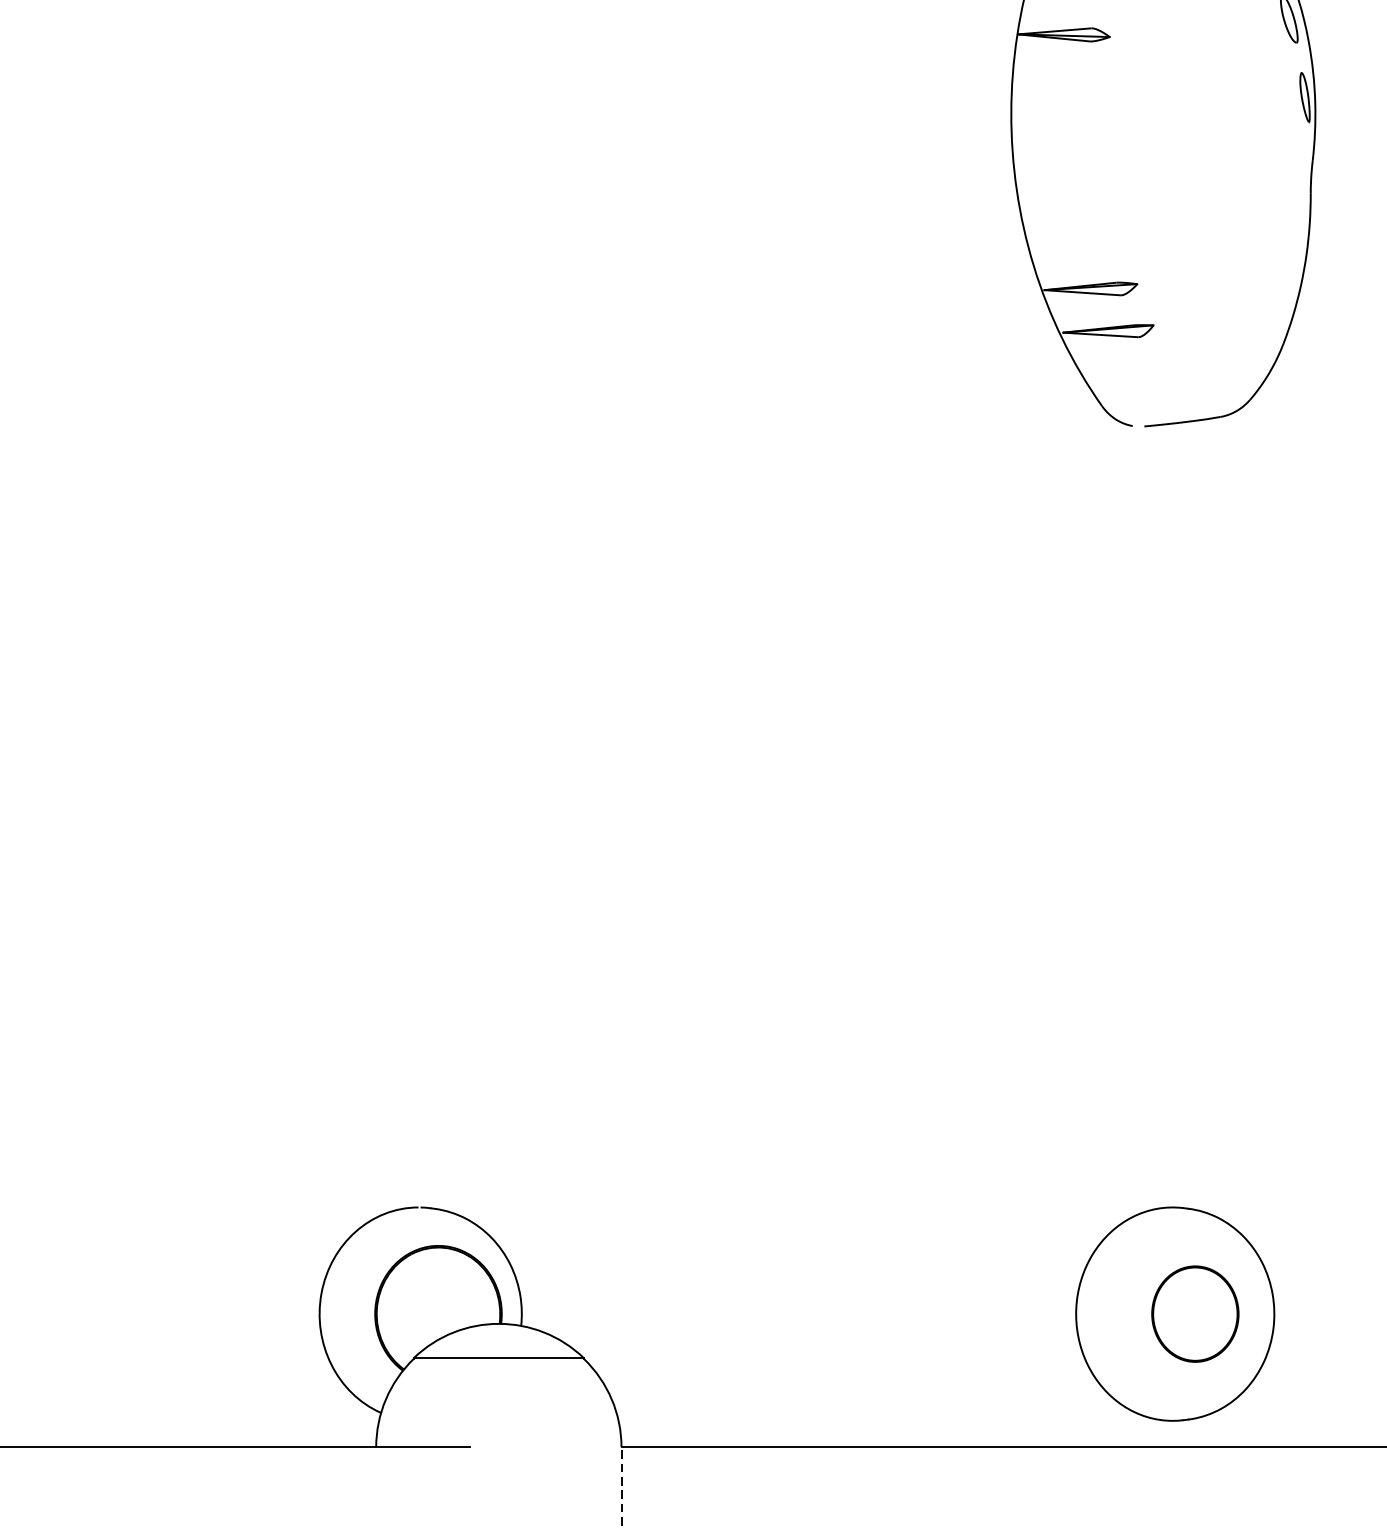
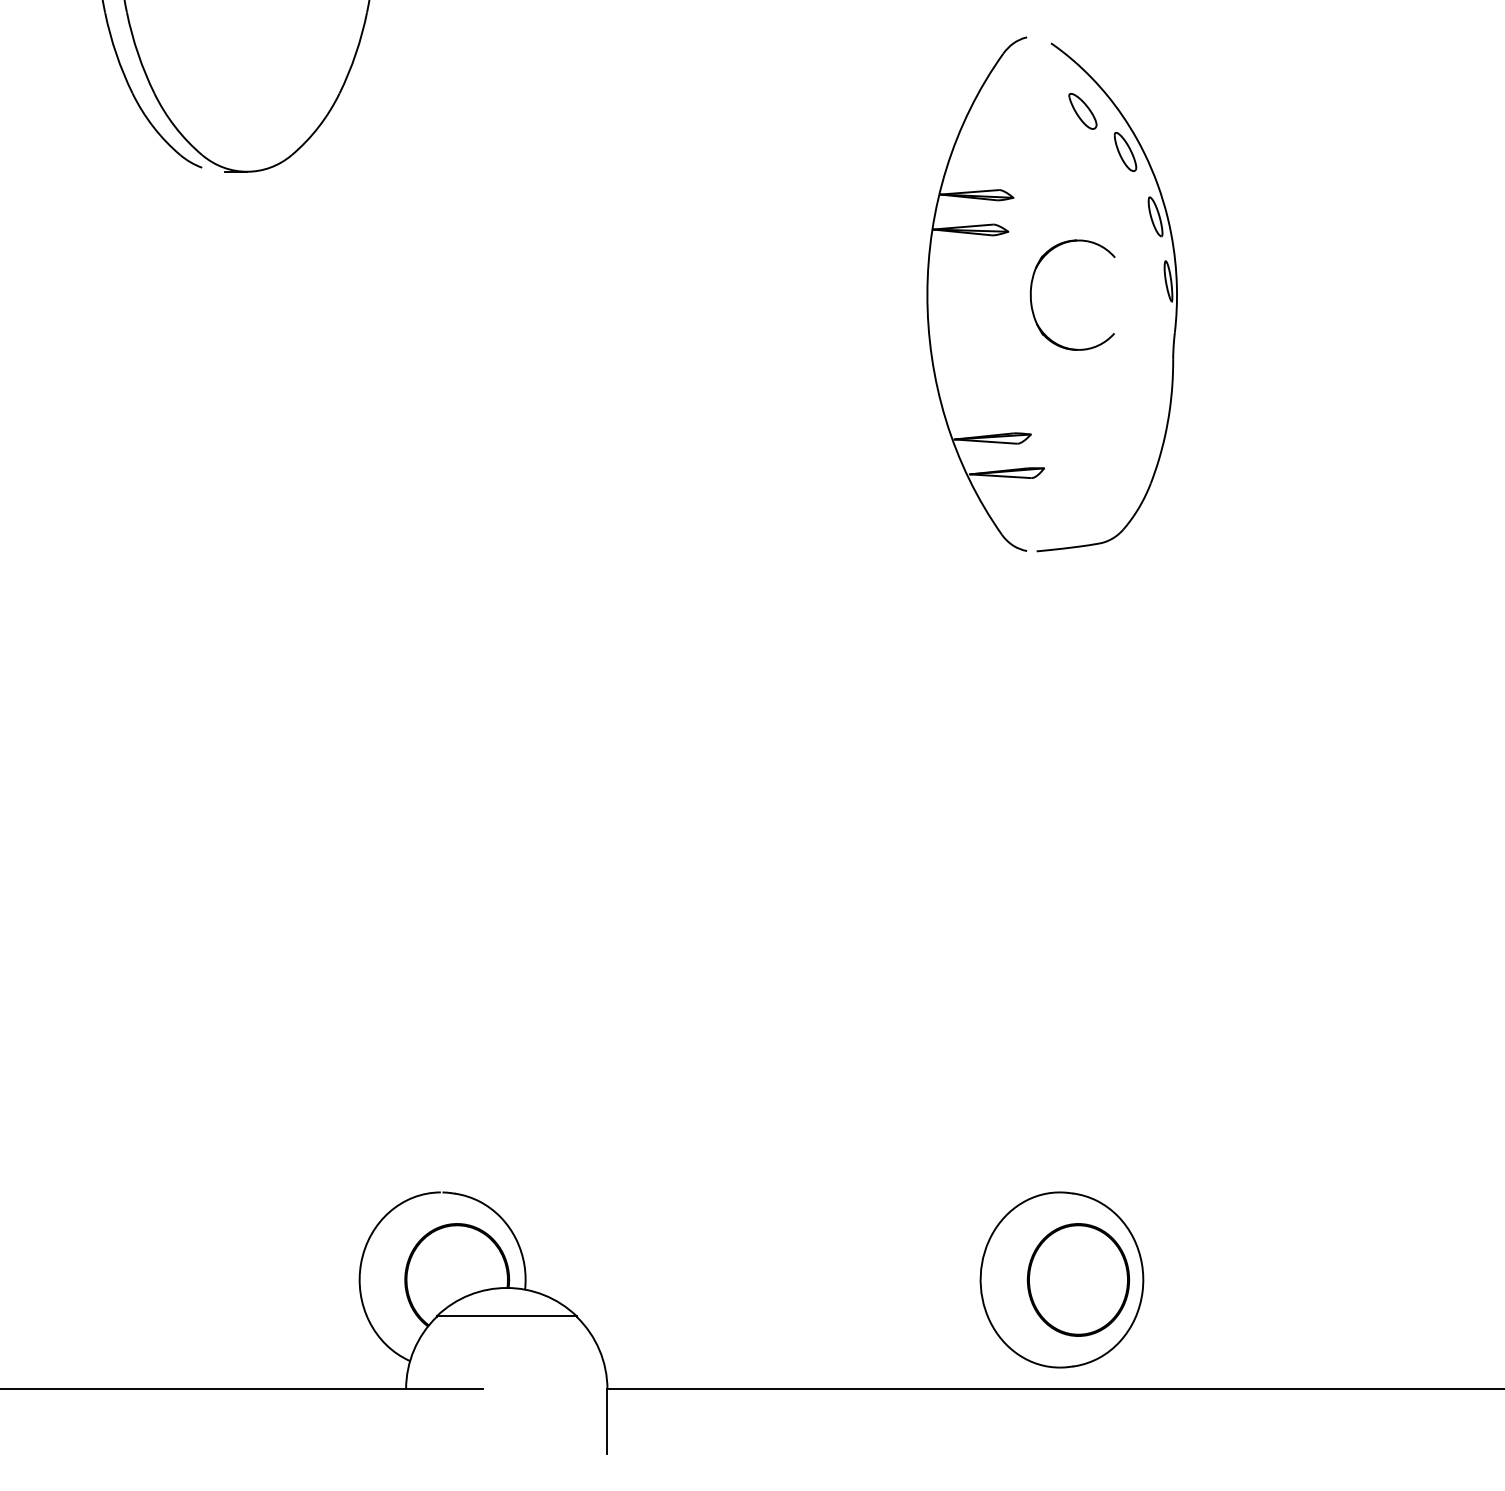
part: (1139, 103) -> (1032, 286), added
part: (1195, 1313) -> (1078, 1279), size x1.43
line: (621, 1485) -> (607, 1420), dashed -> solid

